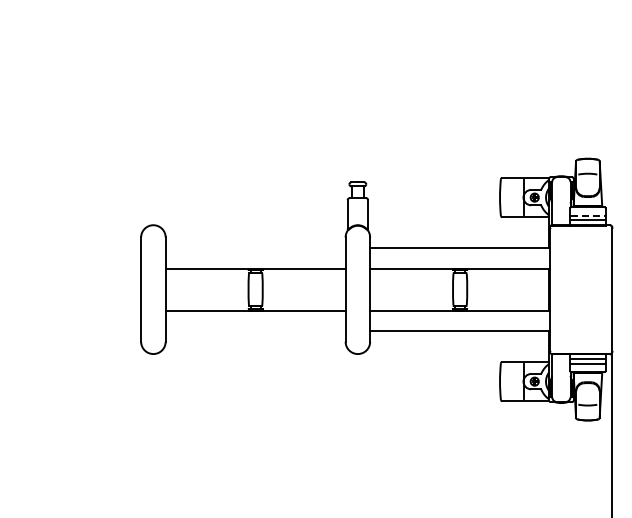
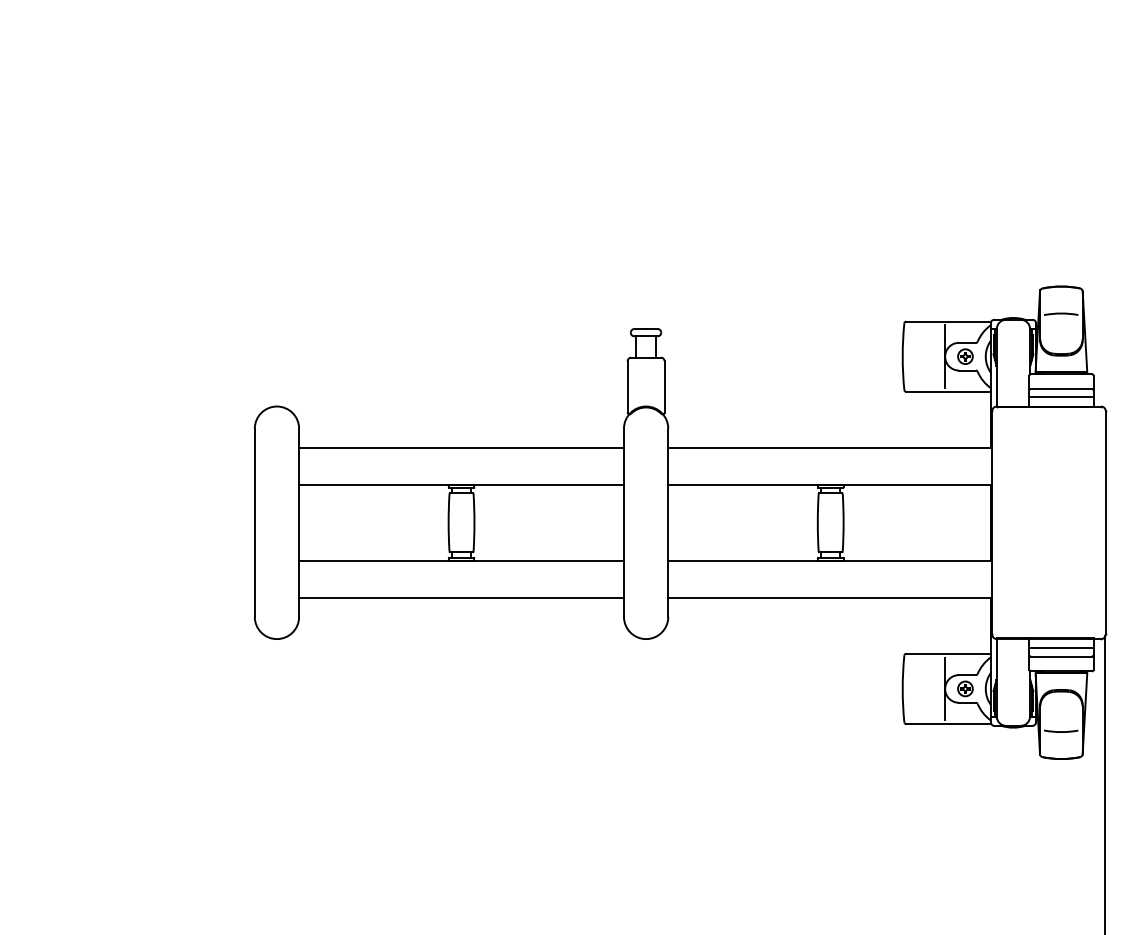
line: (587, 215) -> (1060, 388), dashed -> solid
line: (255, 248) -> (461, 448), added
line: (255, 331) -> (461, 598), added

